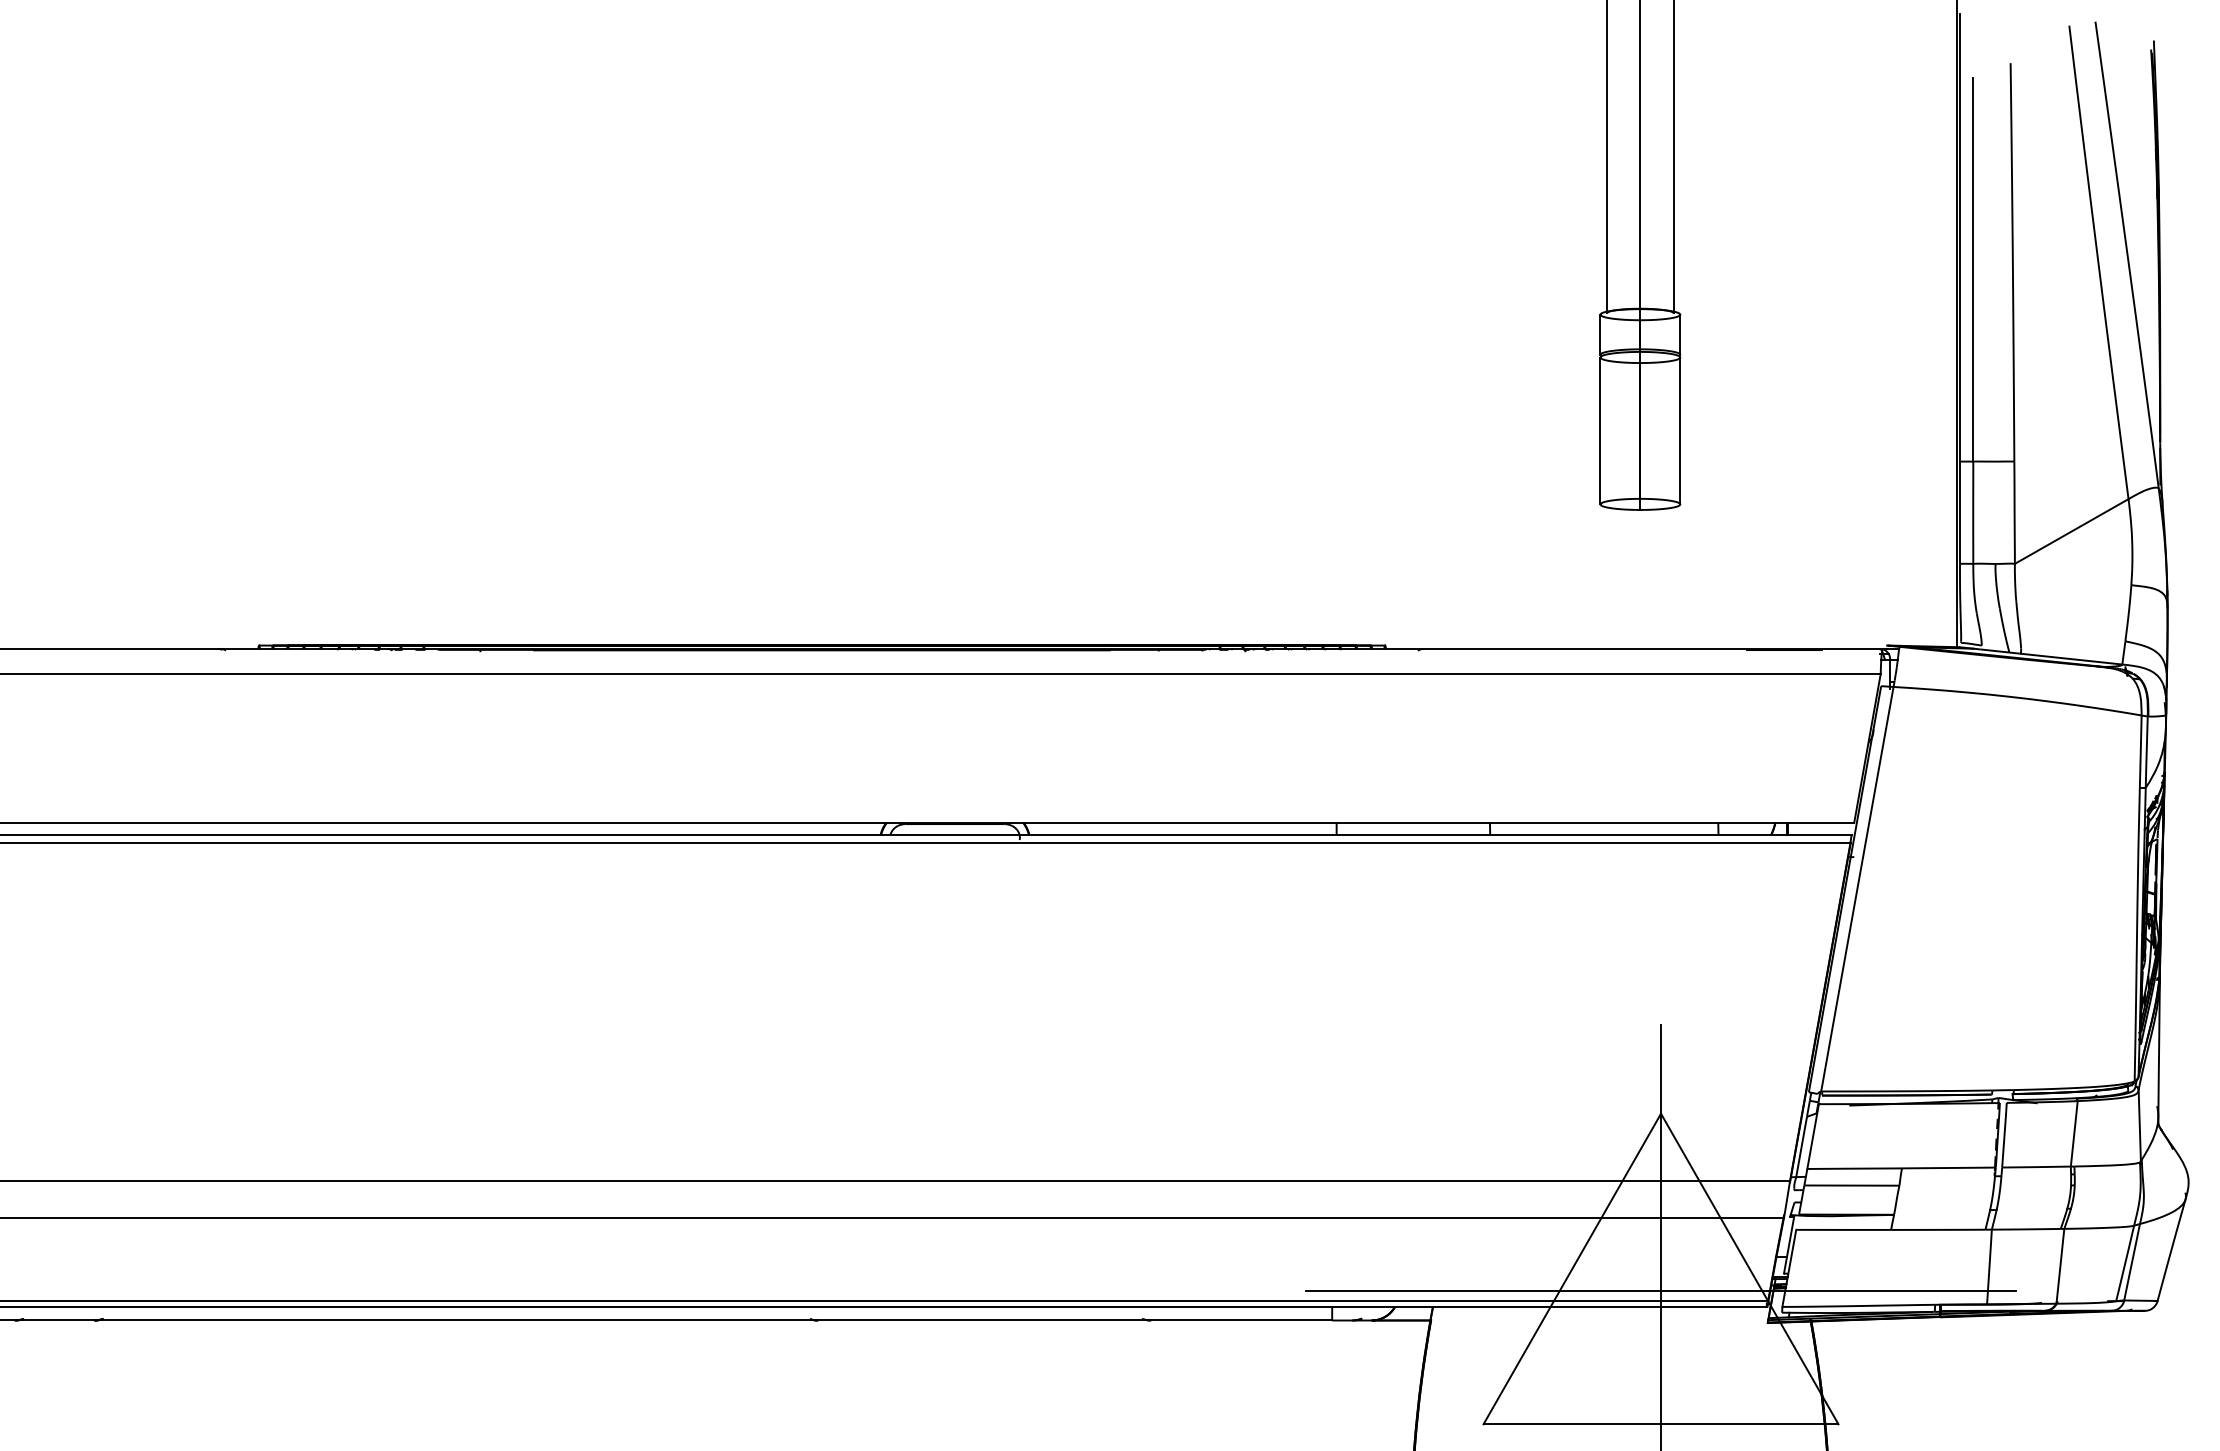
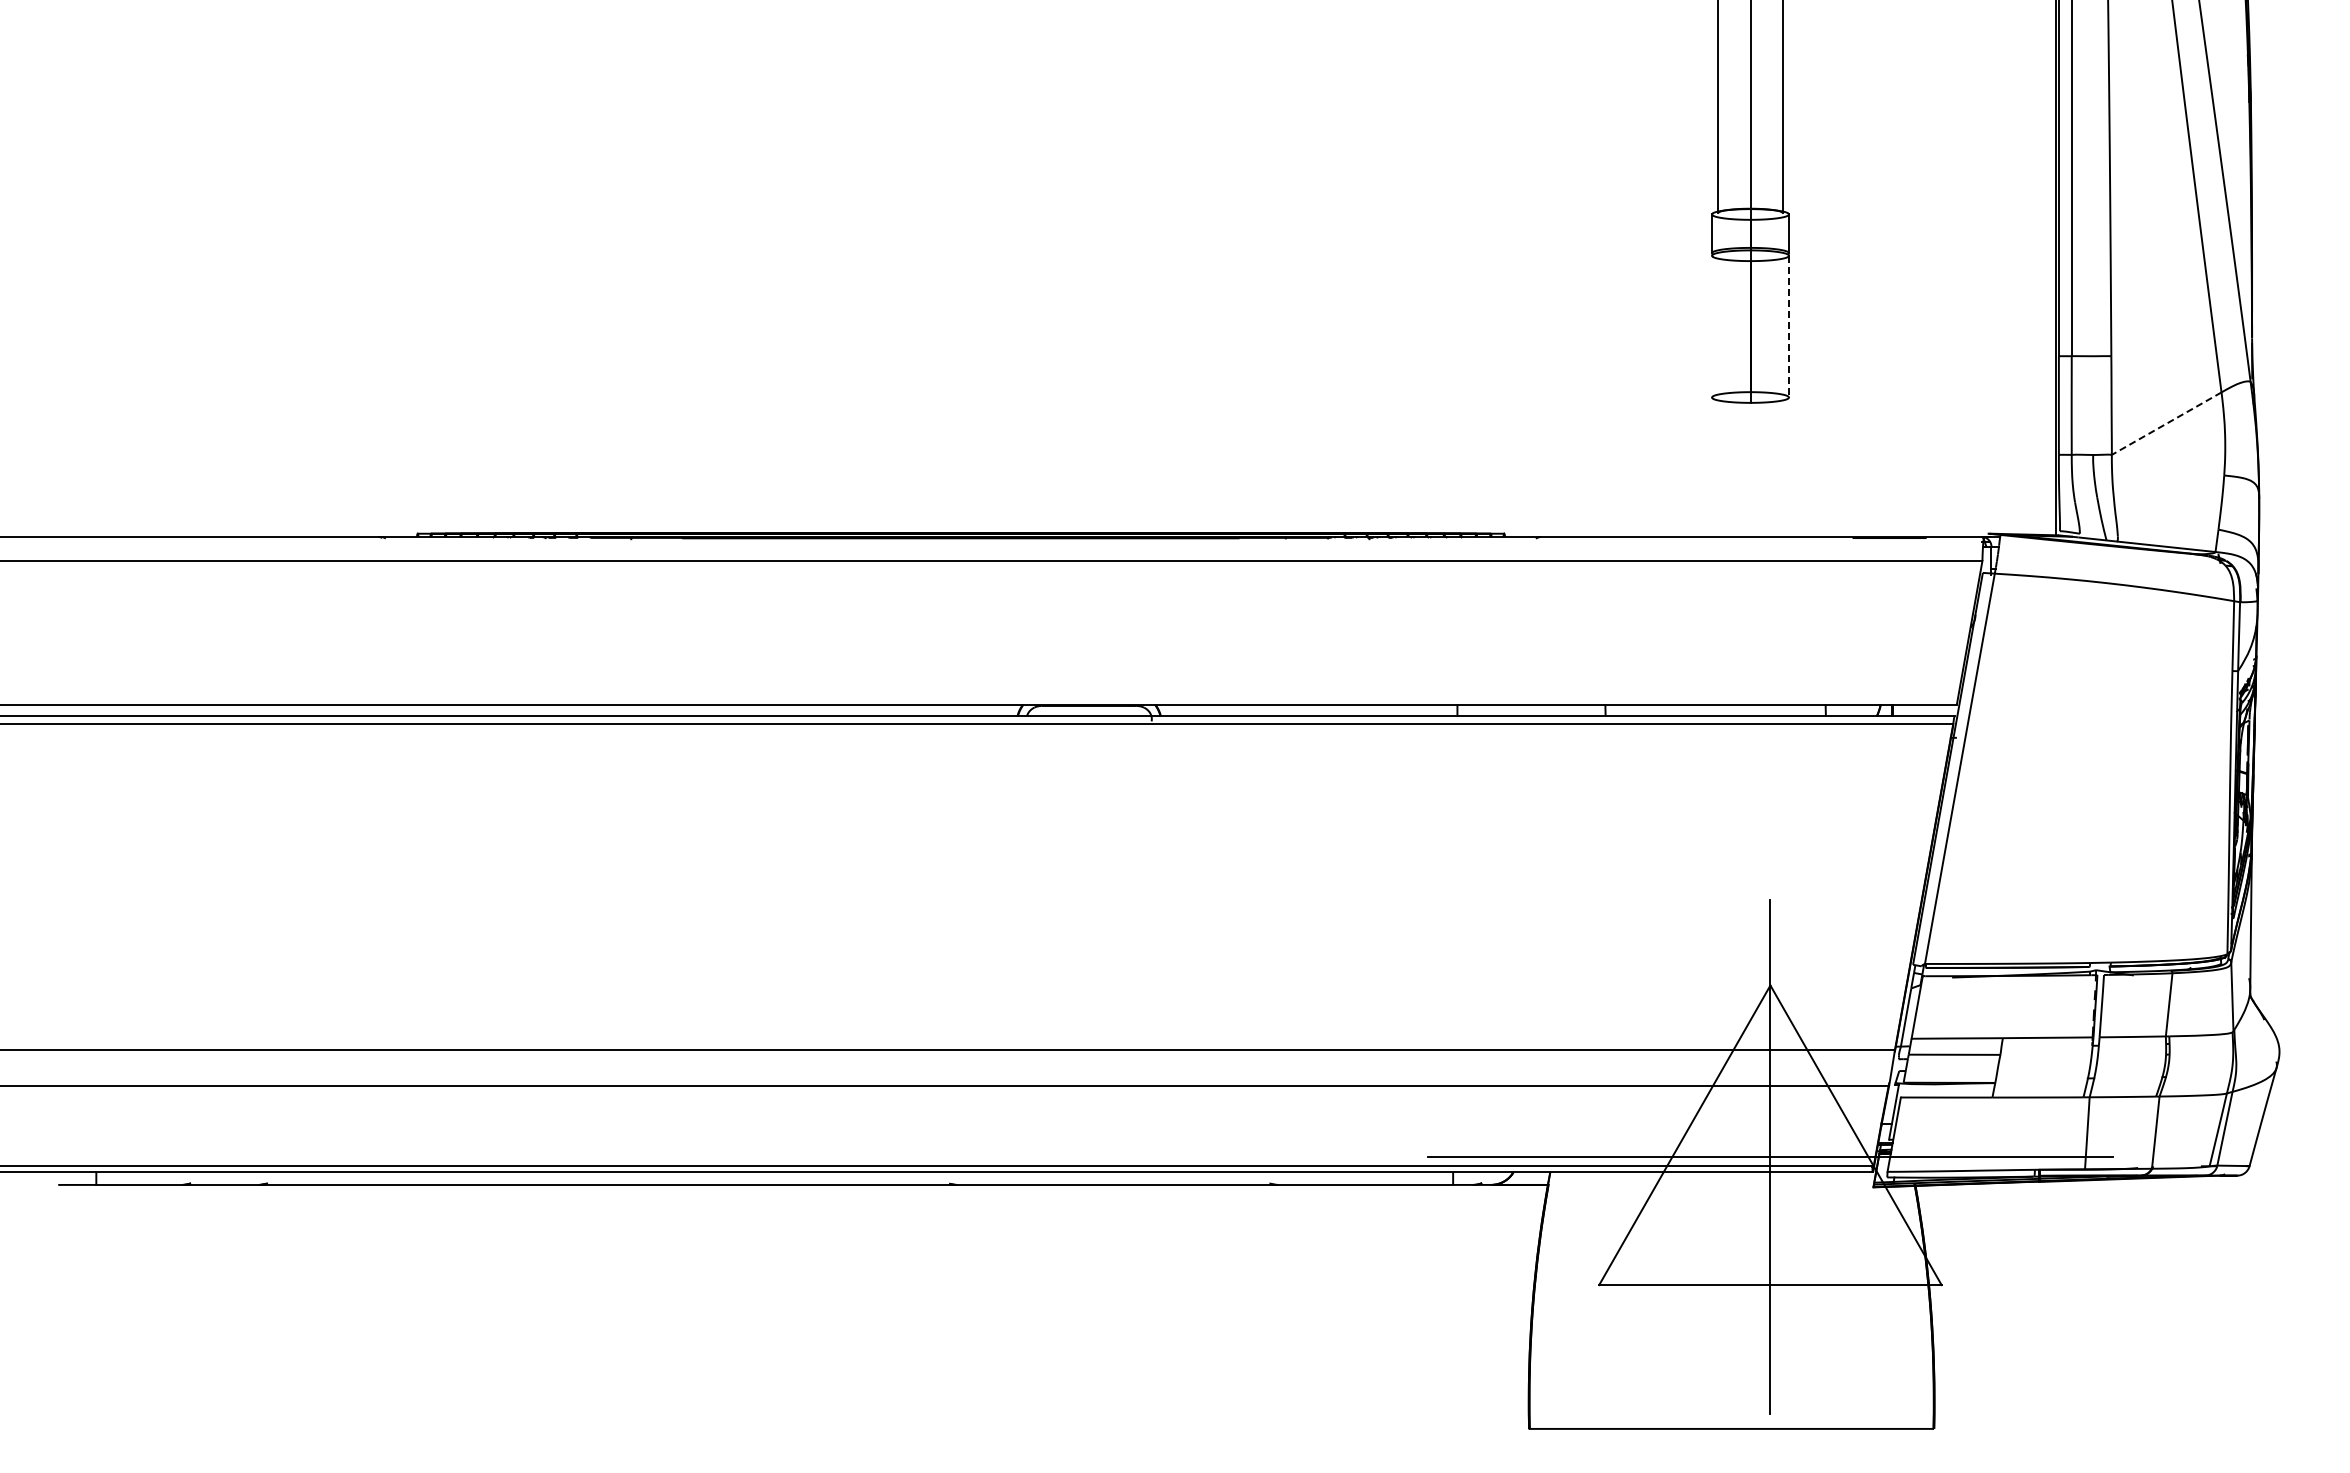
line: (1600, 430) -> (1712, 326), removed
line: (1680, 430) -> (1789, 326), solid -> dashed
line: (2071, 531) -> (2166, 423), solid -> dashed

